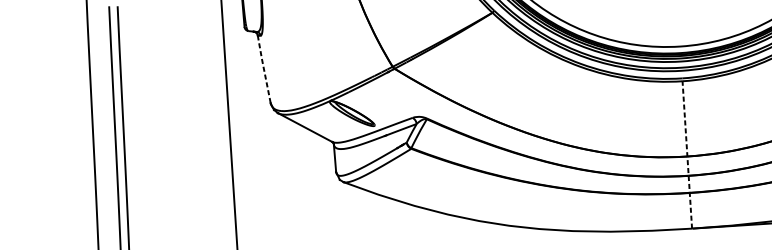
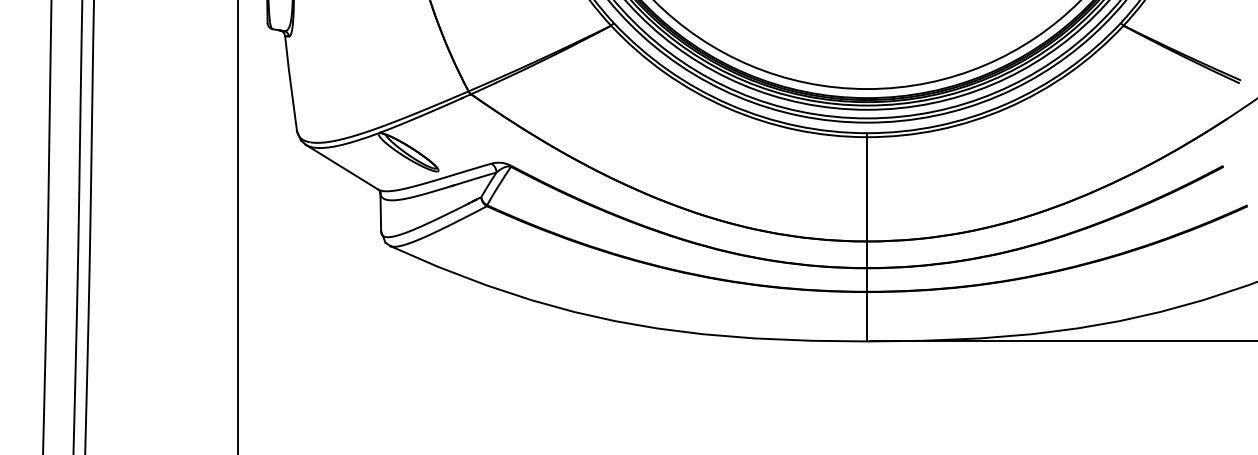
line: (263, 69) -> (290, 83), dashed -> solid
line: (687, 152) -> (867, 236), dashed -> solid

